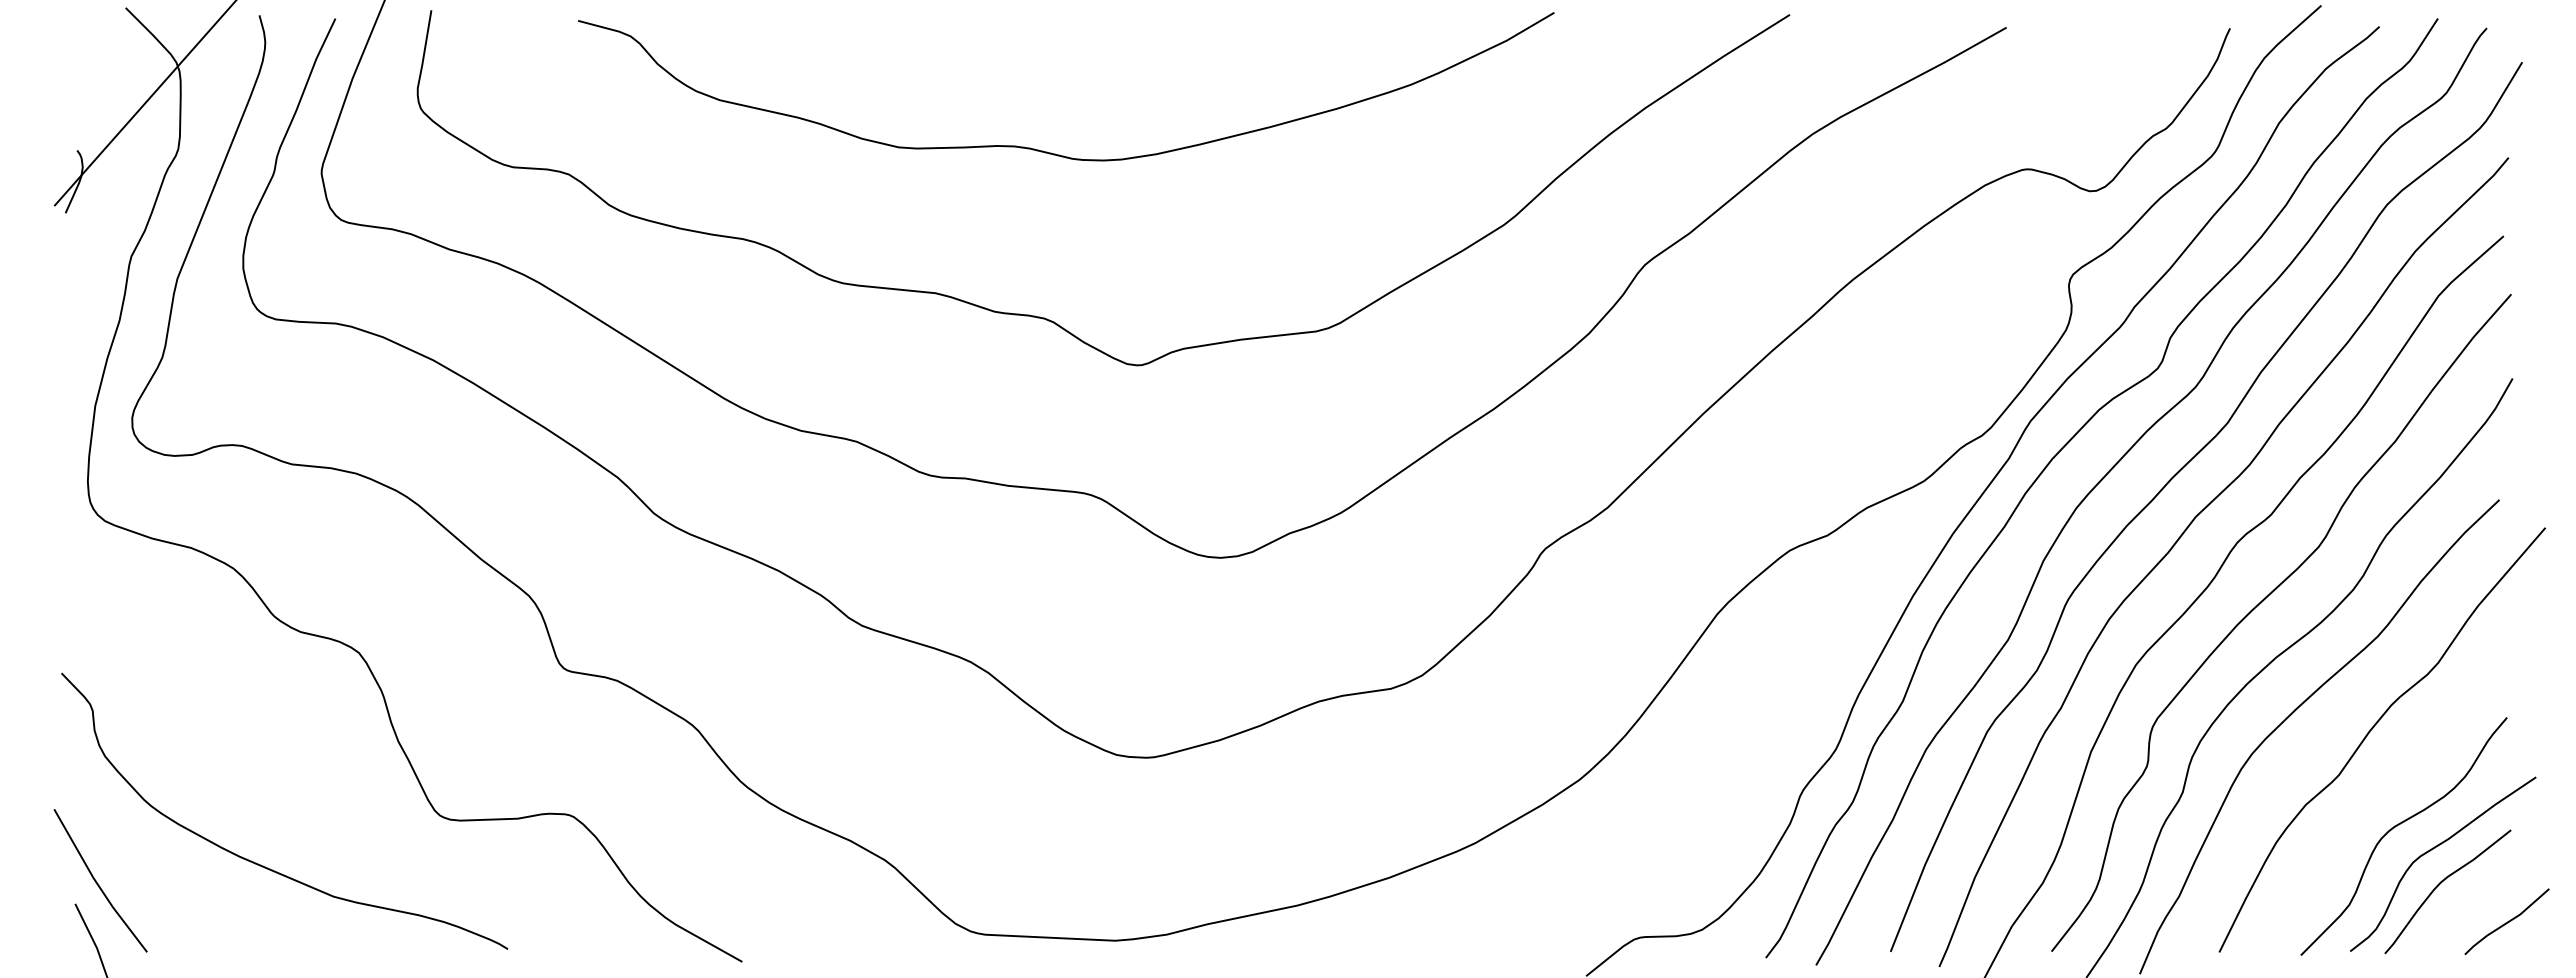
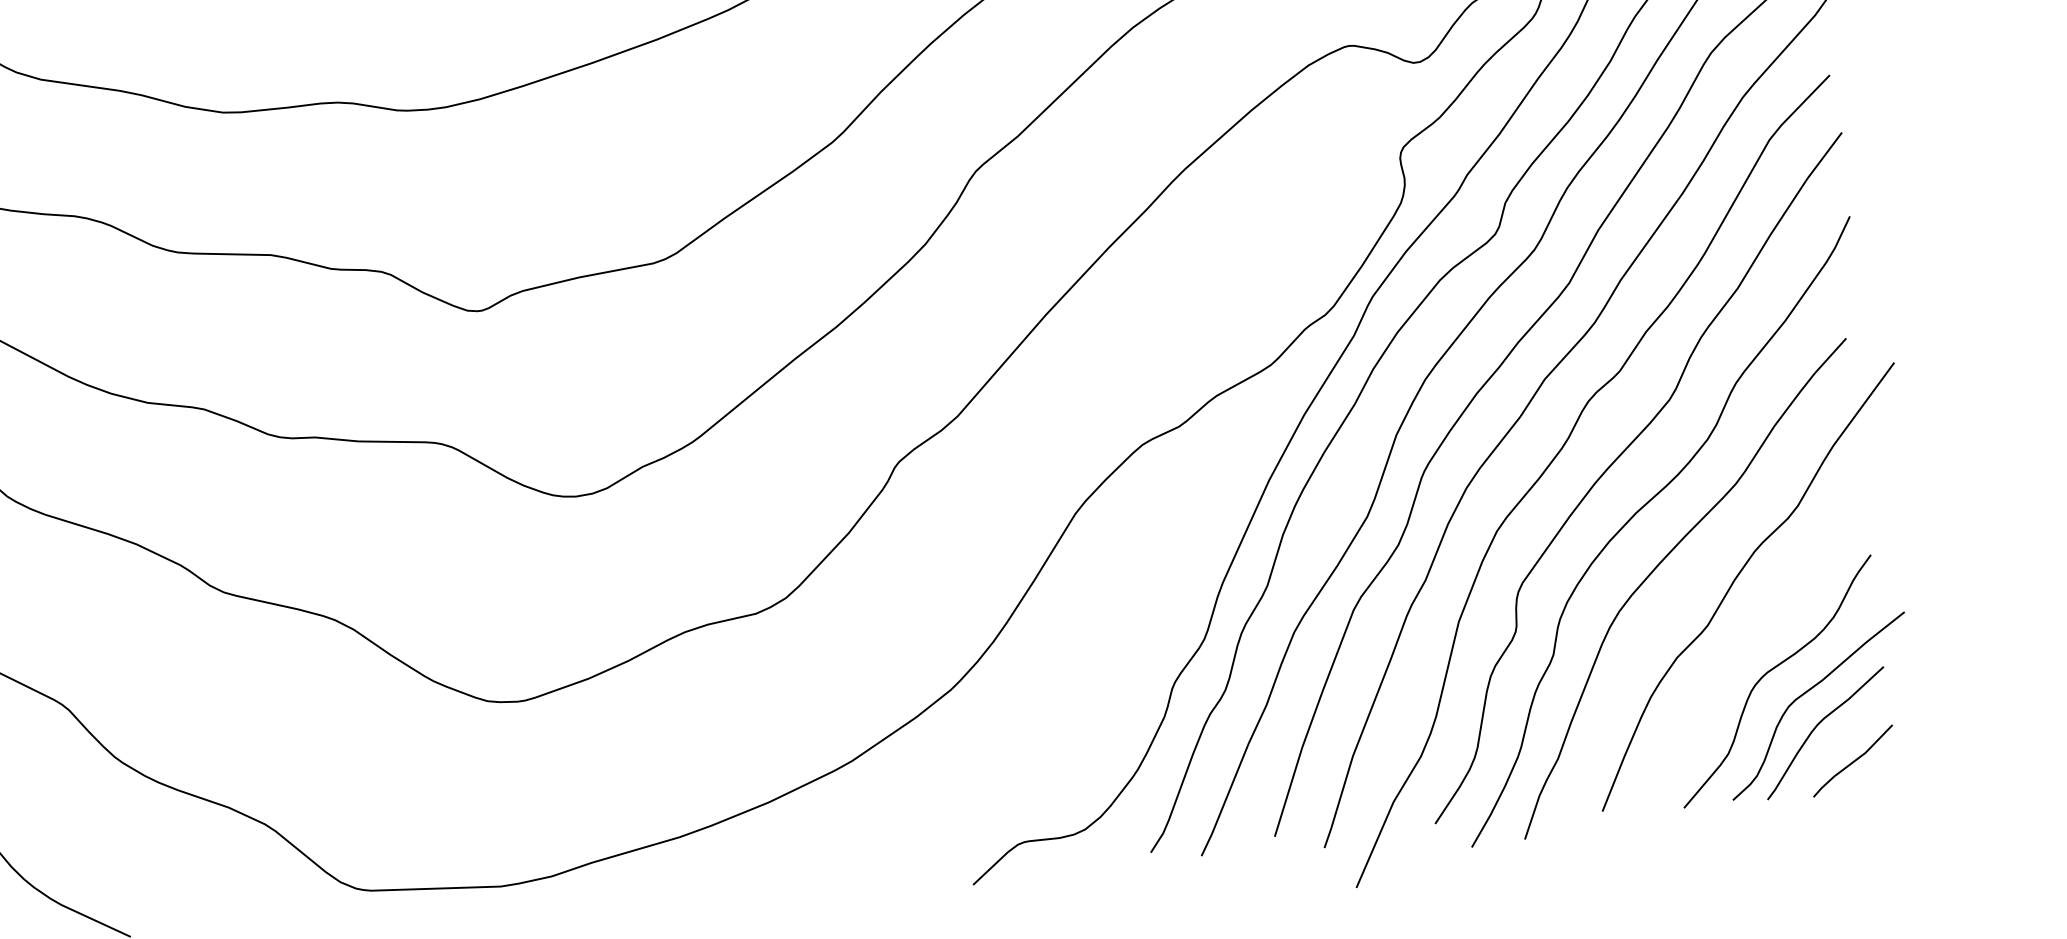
line: (2507, 921) -> (1853, 760), moved

